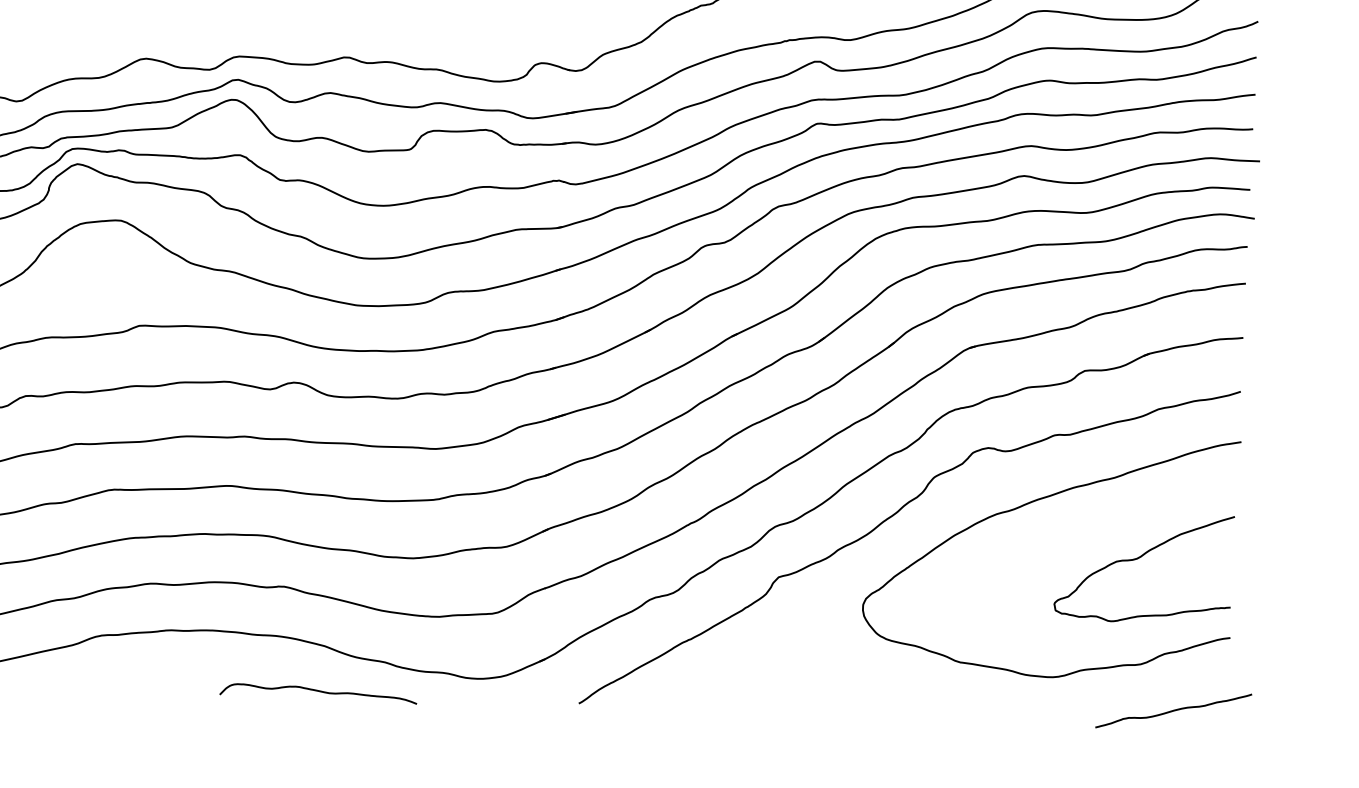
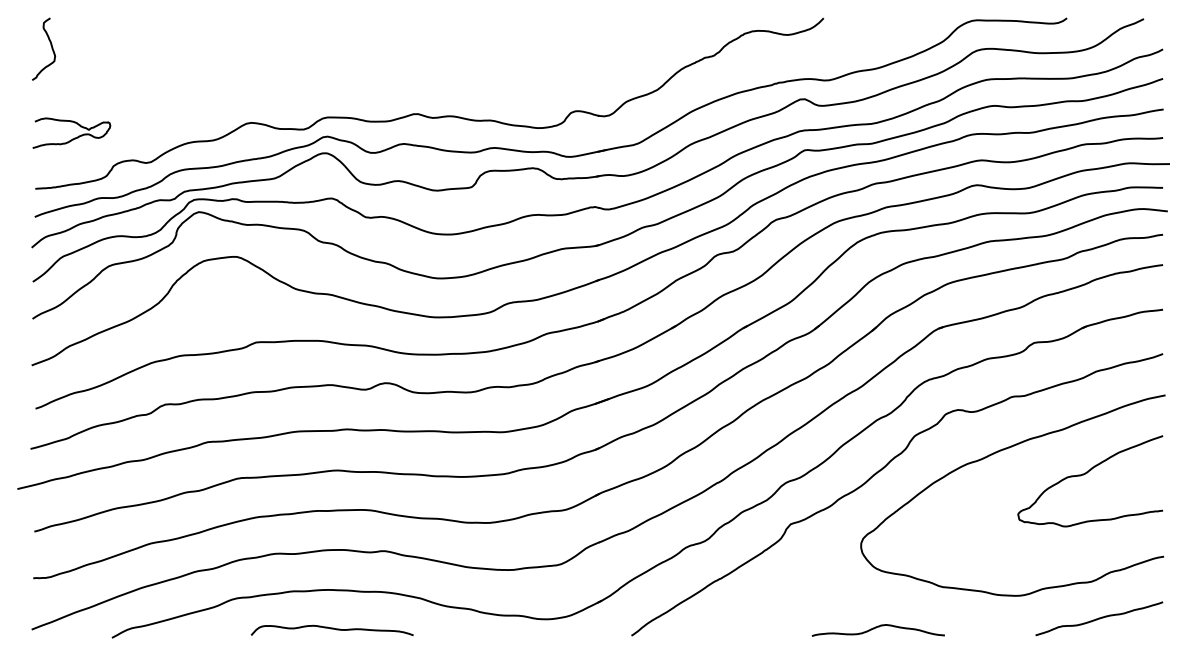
curve: (1140, 558) -> (1087, 473), moved
curve: (317, 692) -> (331, 629), moved
curve: (876, 708) -> (876, 628), added
curve: (1173, 710) -> (1099, 618), moved

